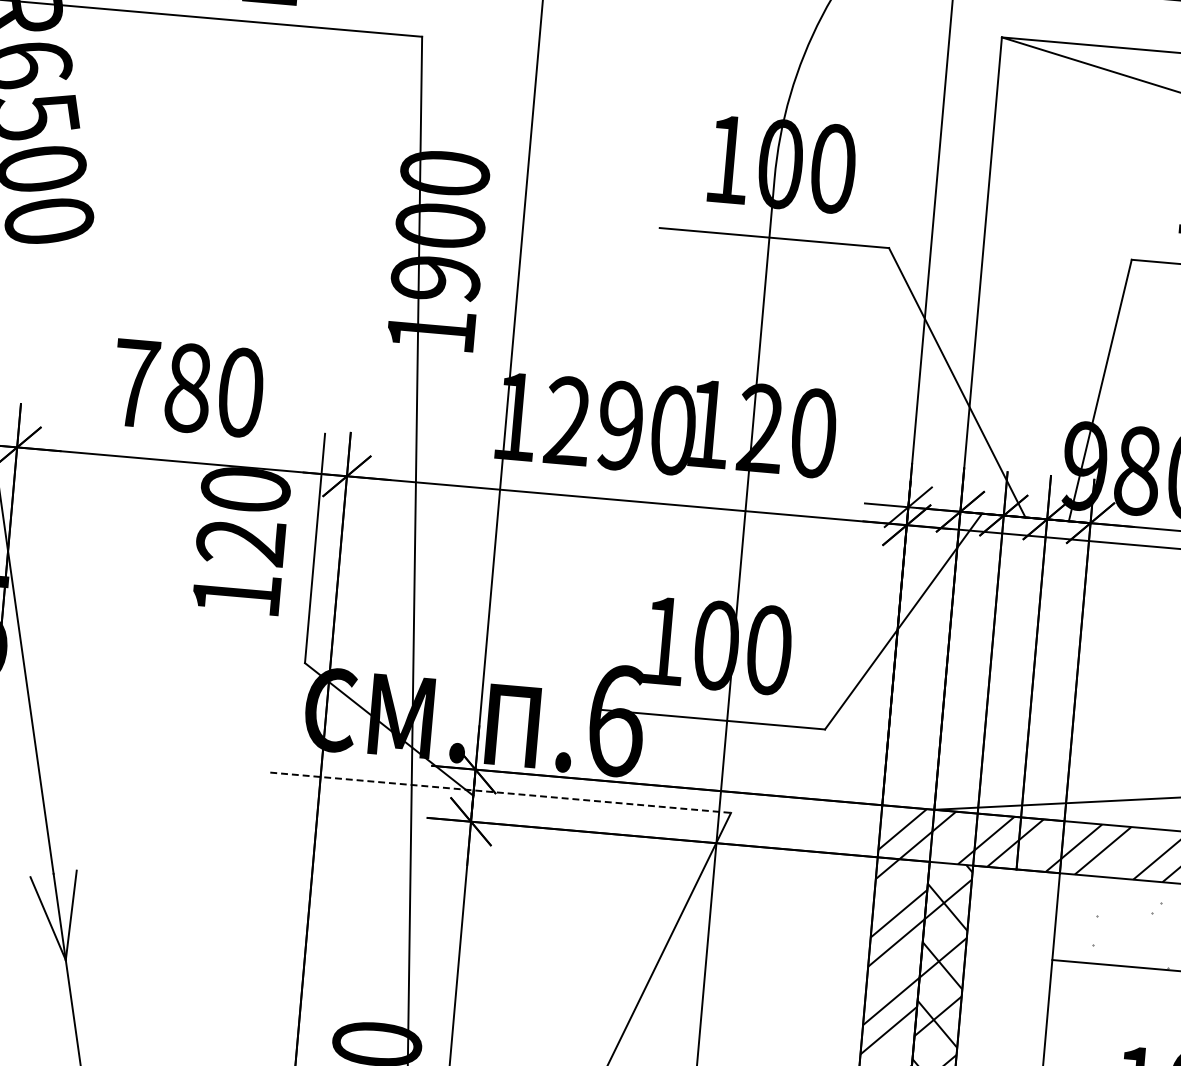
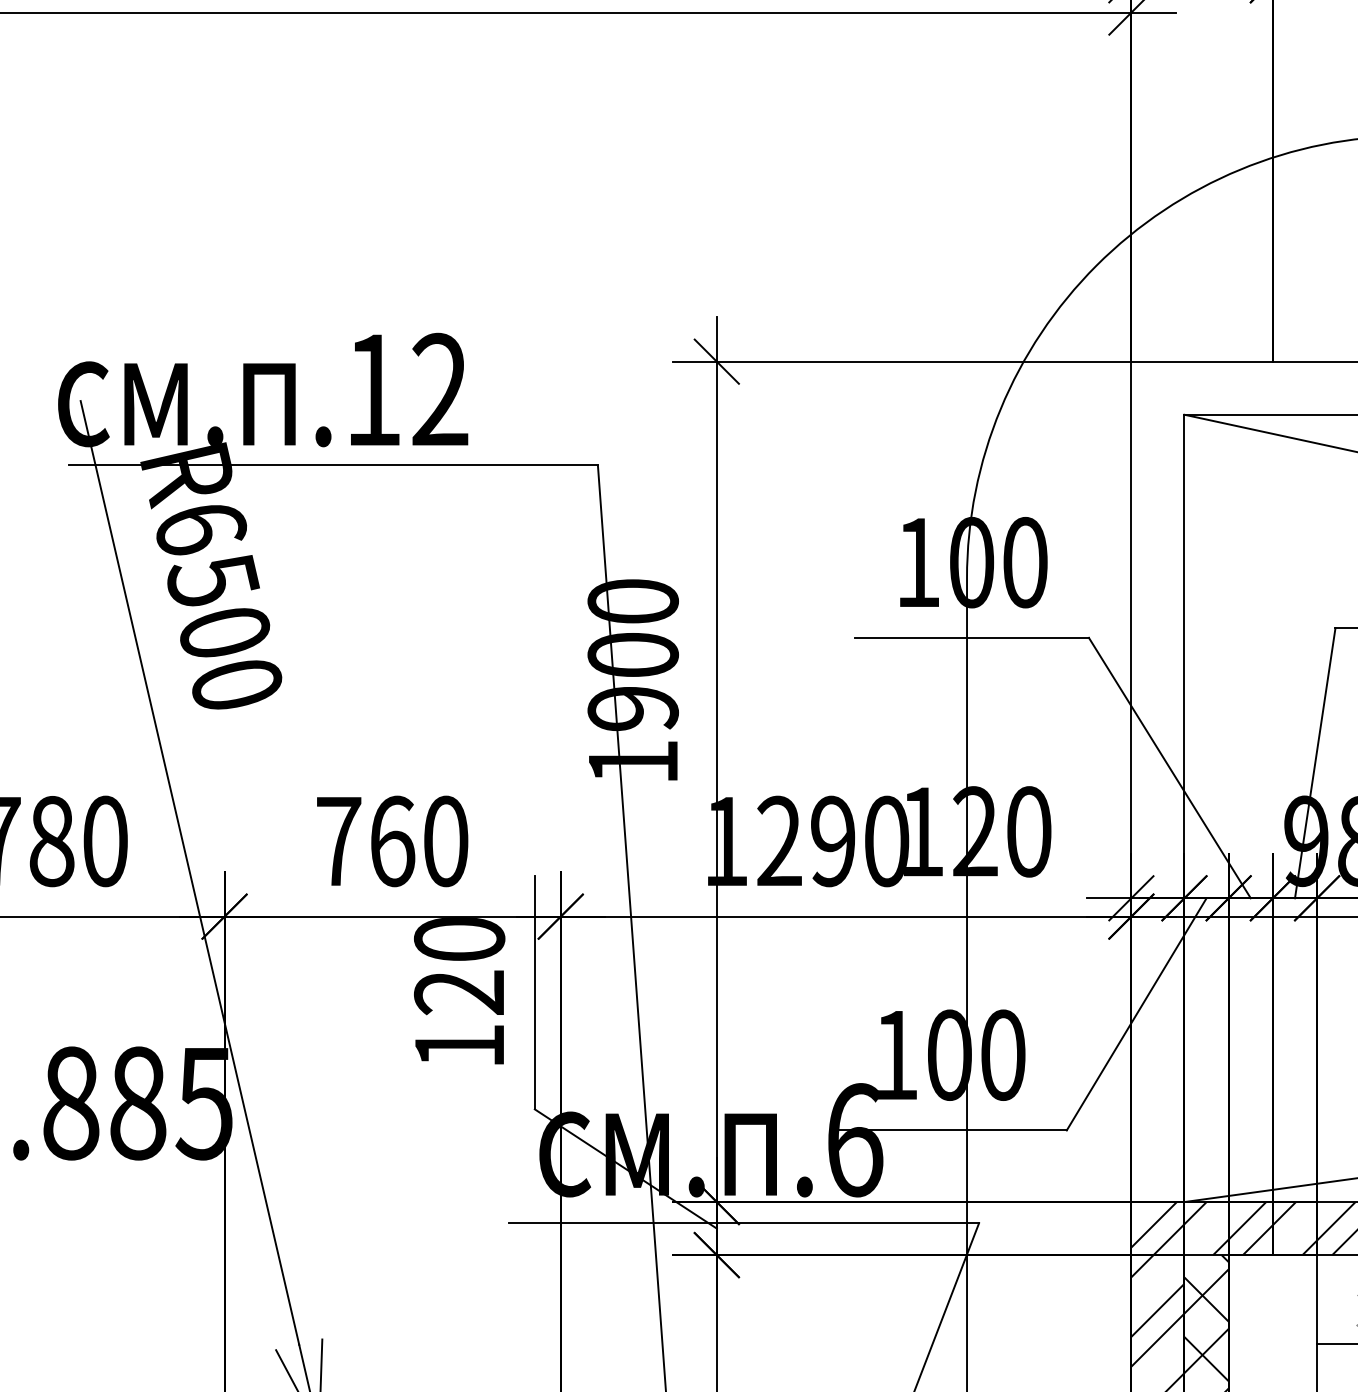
text: (188, 388) -> (392, 841), 780 -> 760
line: (500, 793) -> (744, 1223), dashed -> solid

